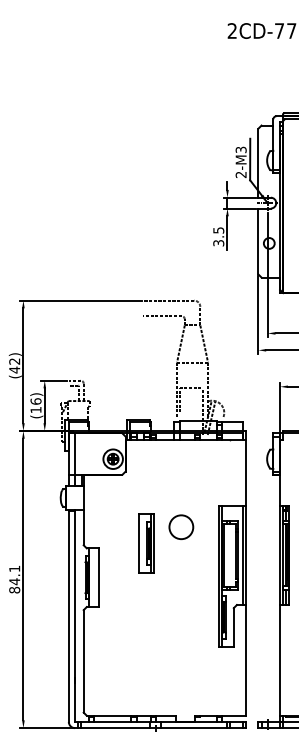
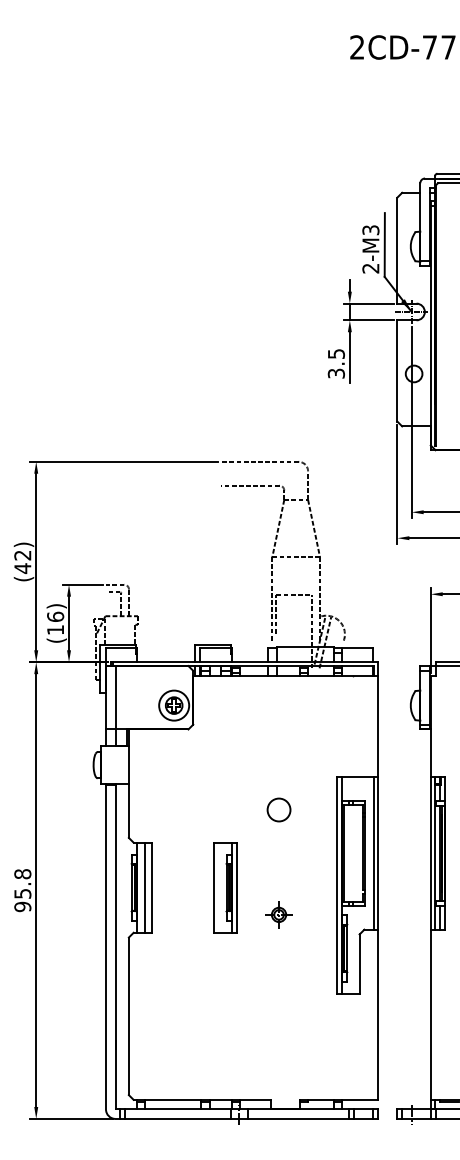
circle: (181, 526) -> (279, 809), size x0.62
part: (146, 543) -> (225, 887), moved
line: (94, 577) -> (145, 887), added
text: (14, 579) -> (22, 890), 84.1 -> 95.8
part: (181, 595) -> (279, 915), added

